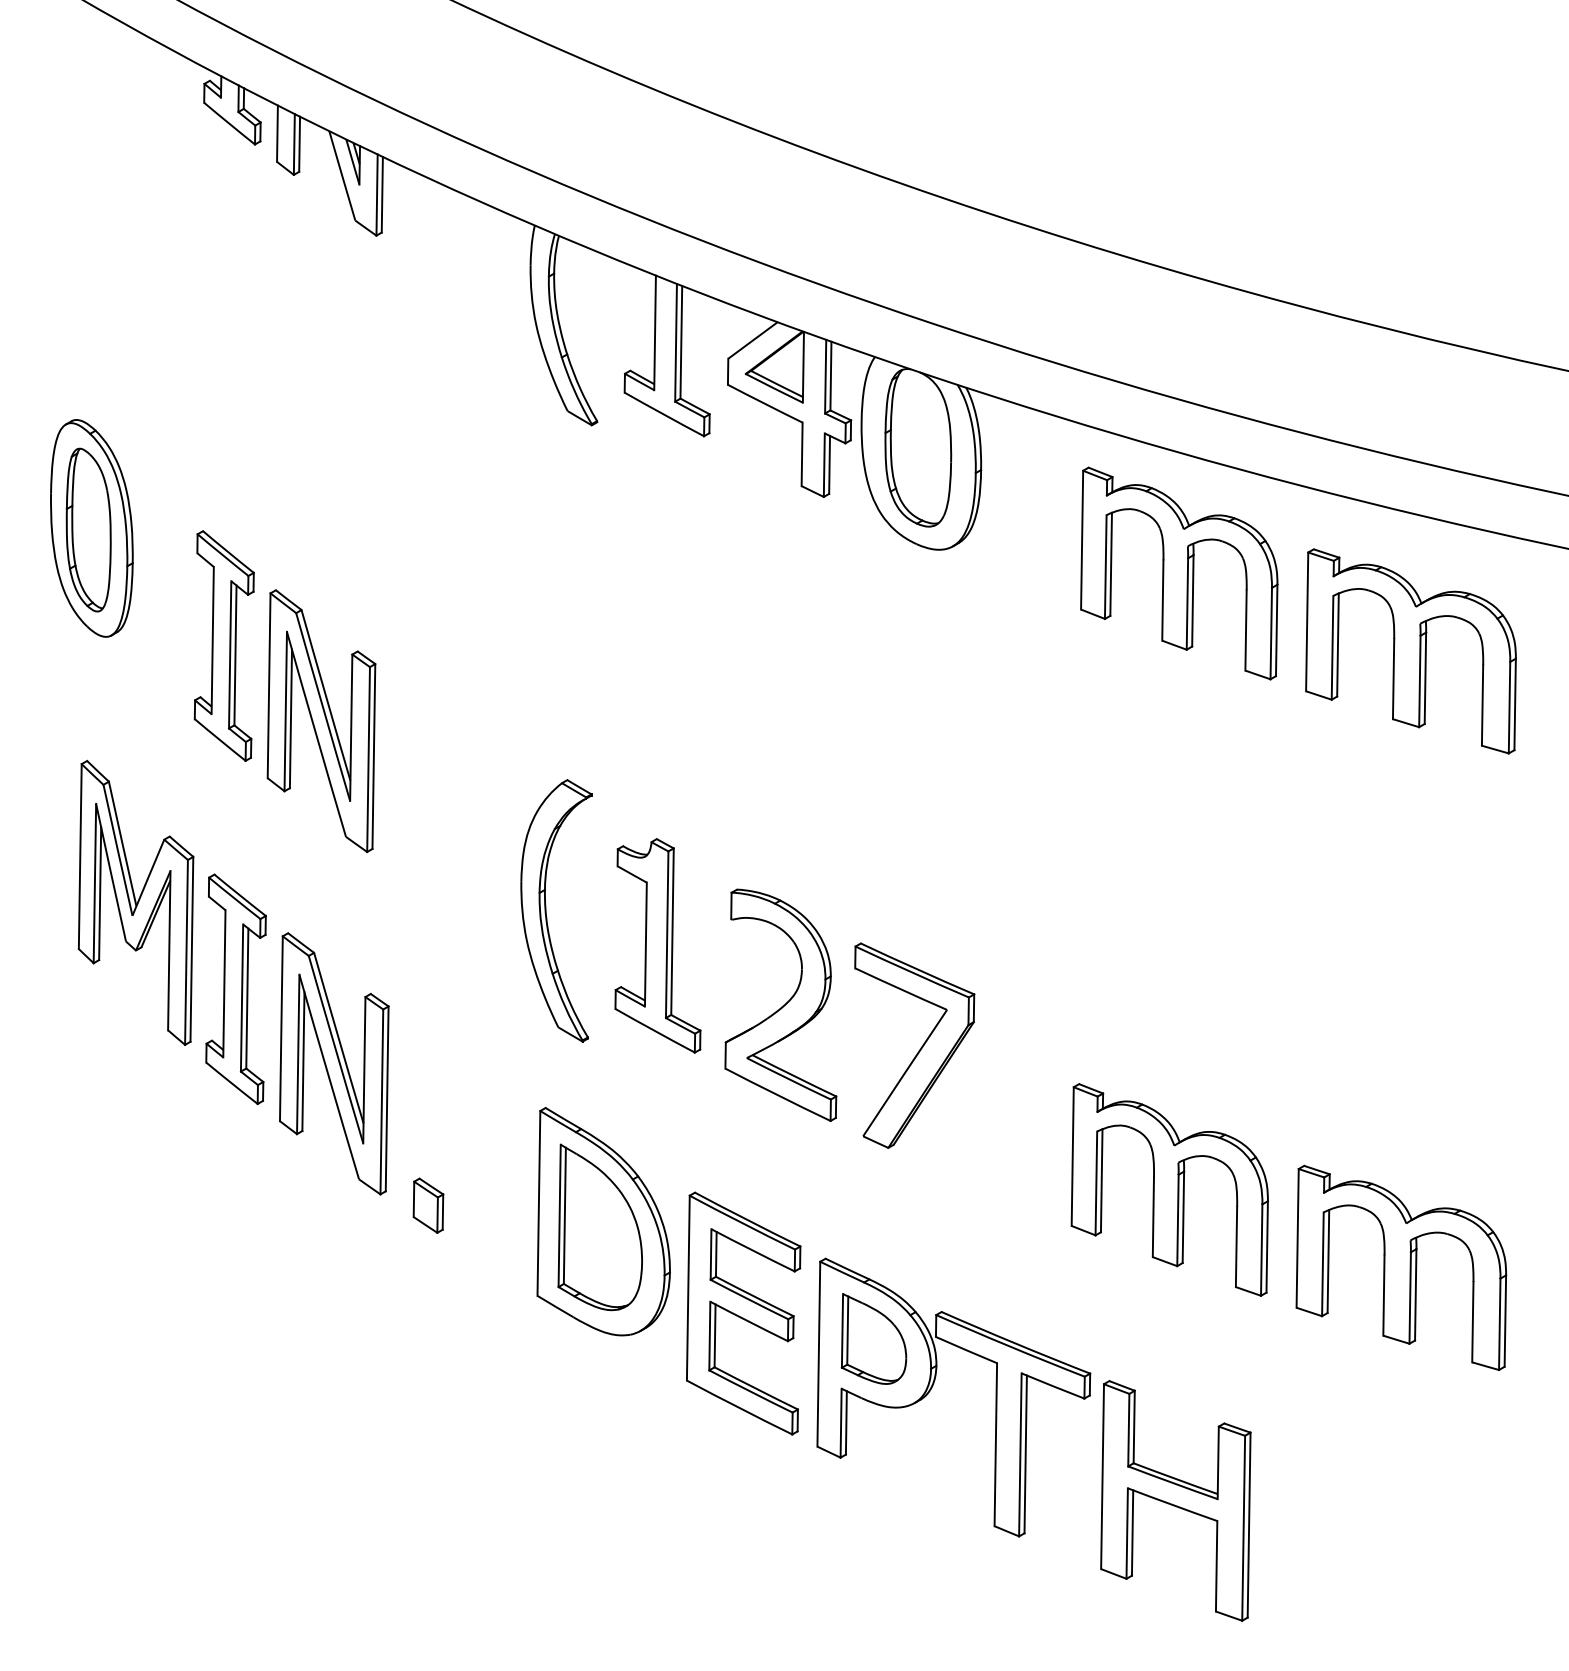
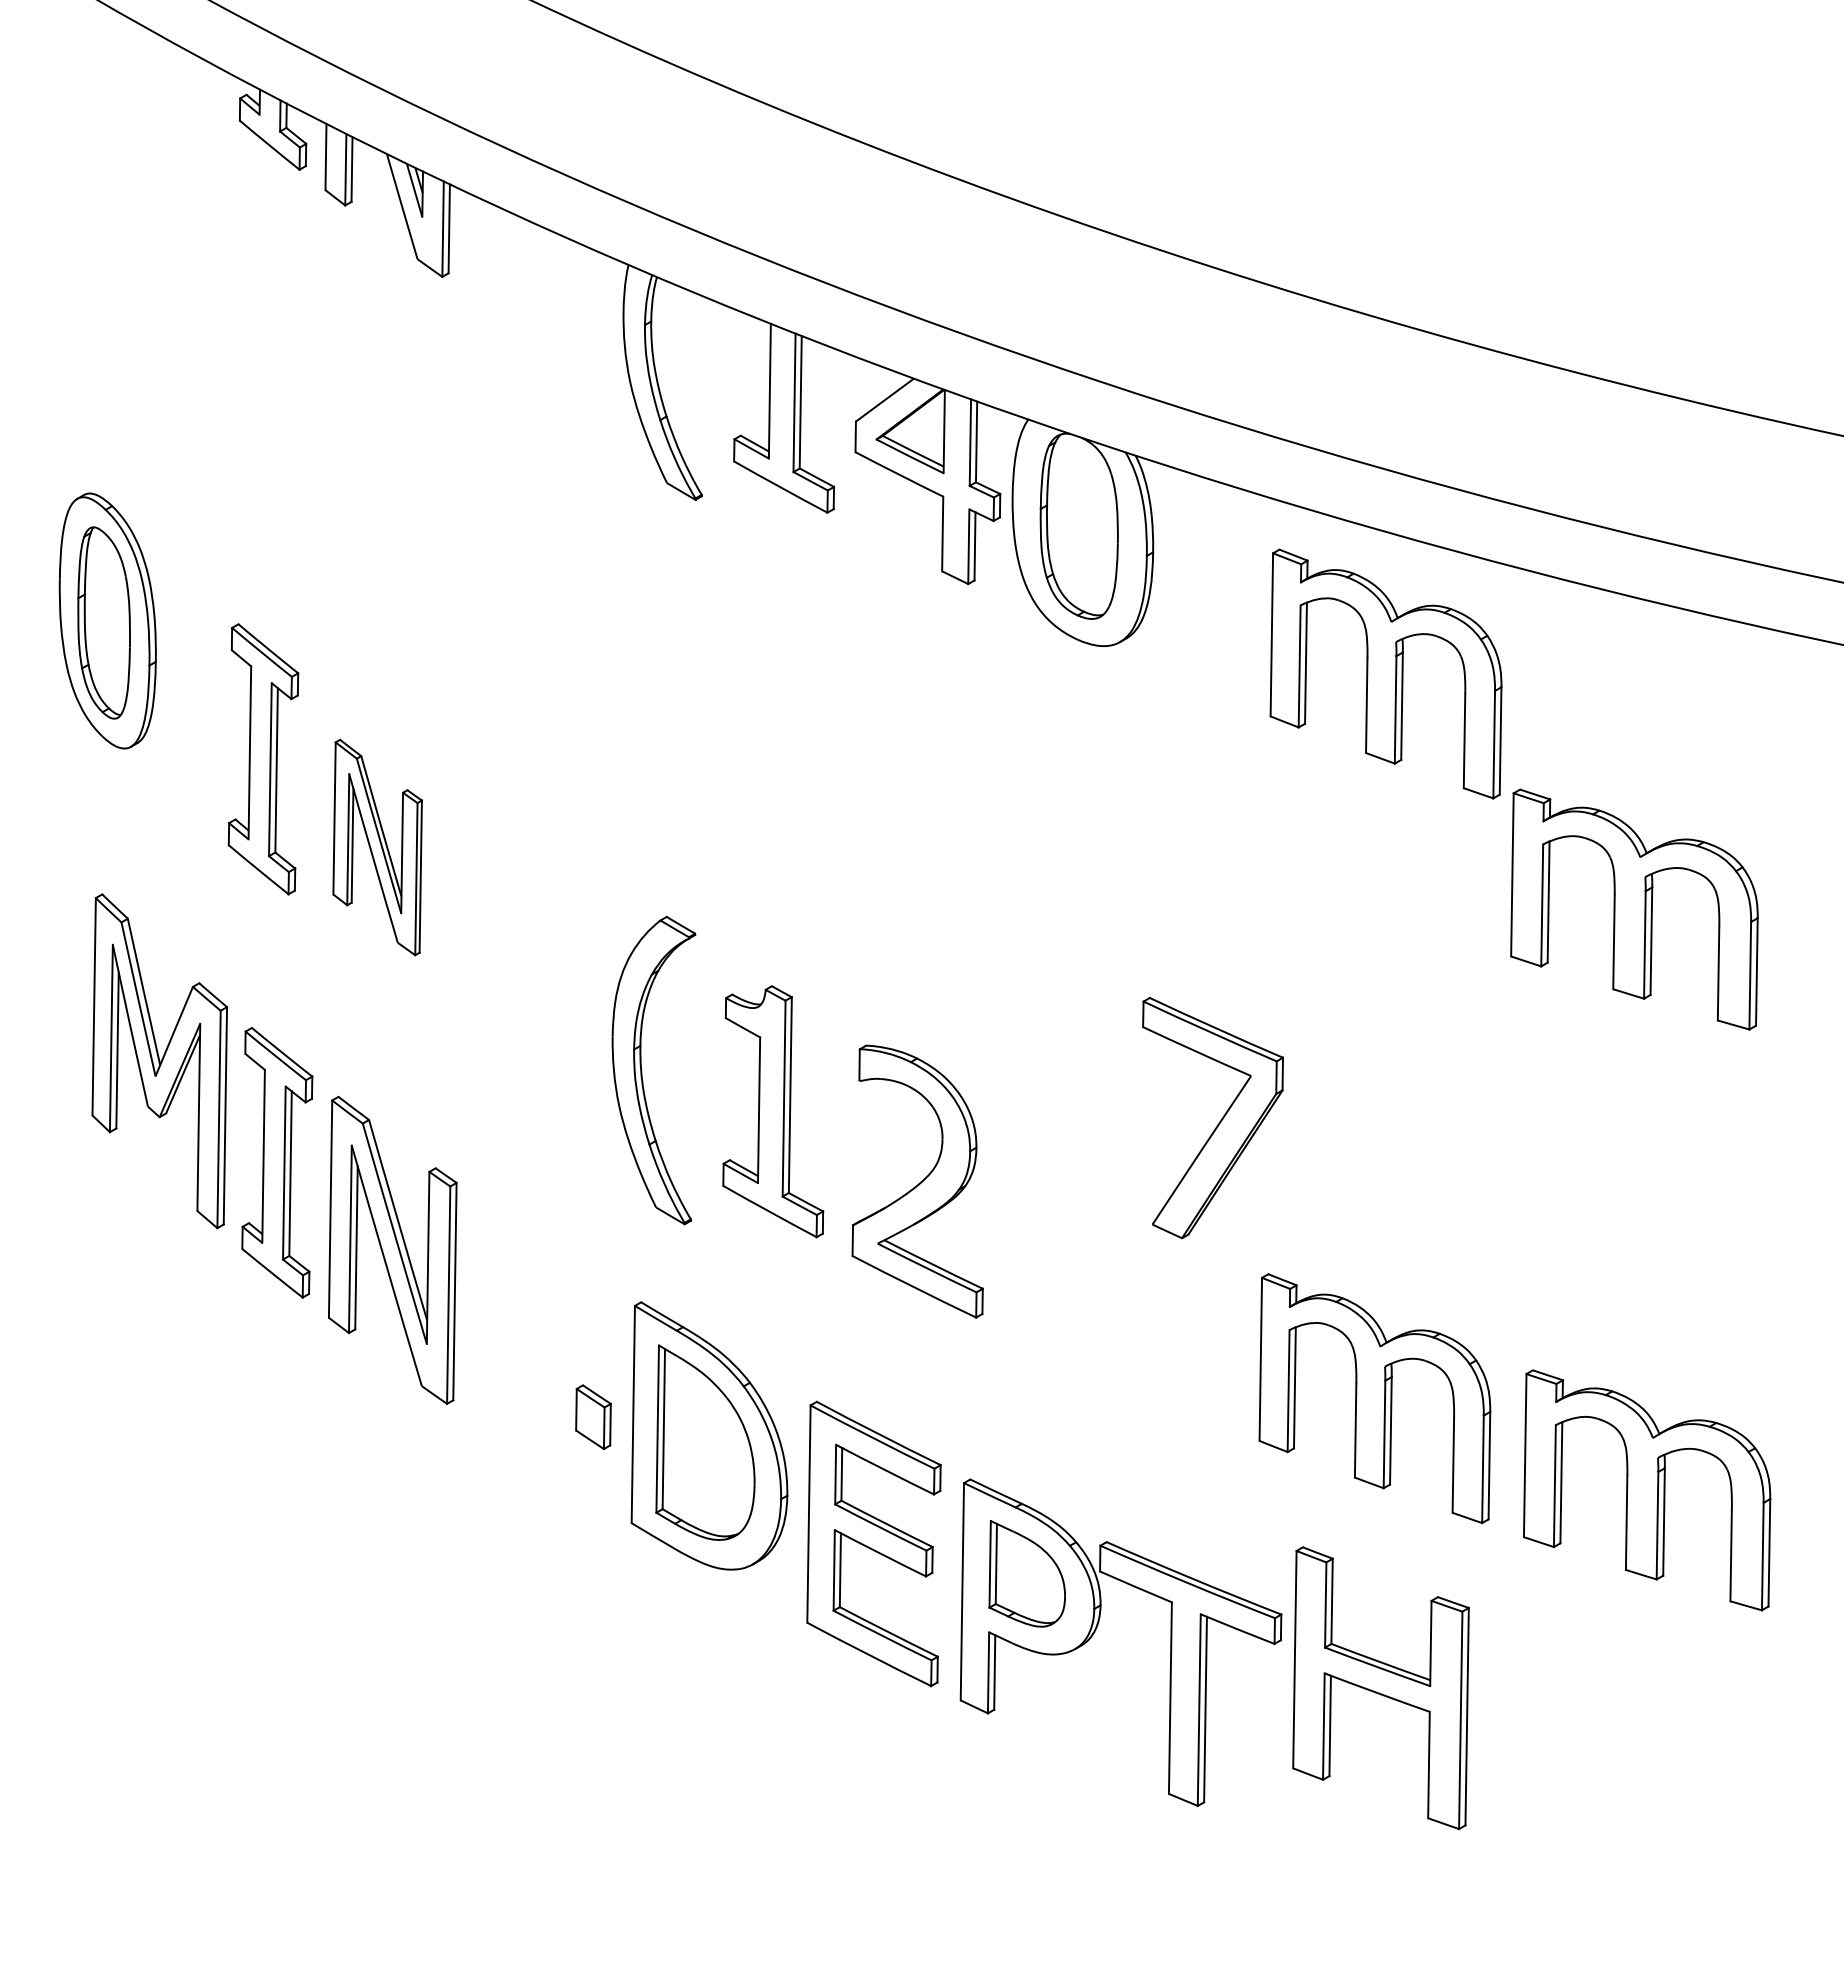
part: (1411, 651) -> (1634, 909), moved
part: (321, 721) -> (377, 847), size x0.7
part: (920, 1048) -> (1219, 1121), moved
part: (428, 1205) -> (593, 1417), moved
part: (1175, 1501) -> (1380, 1688), moved

